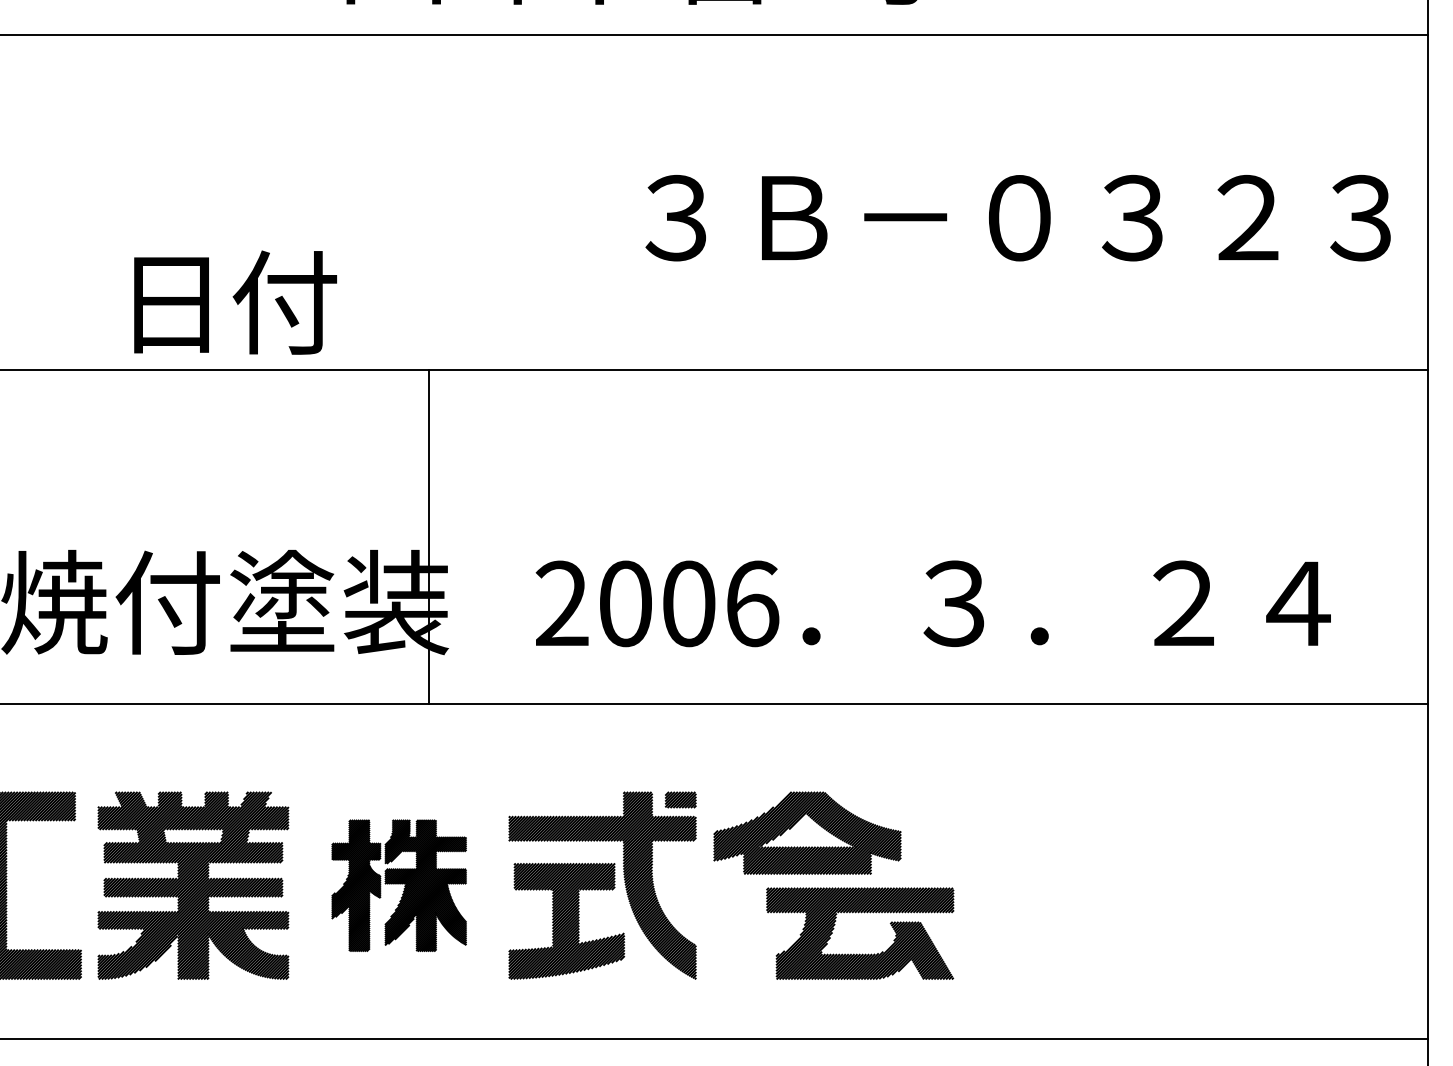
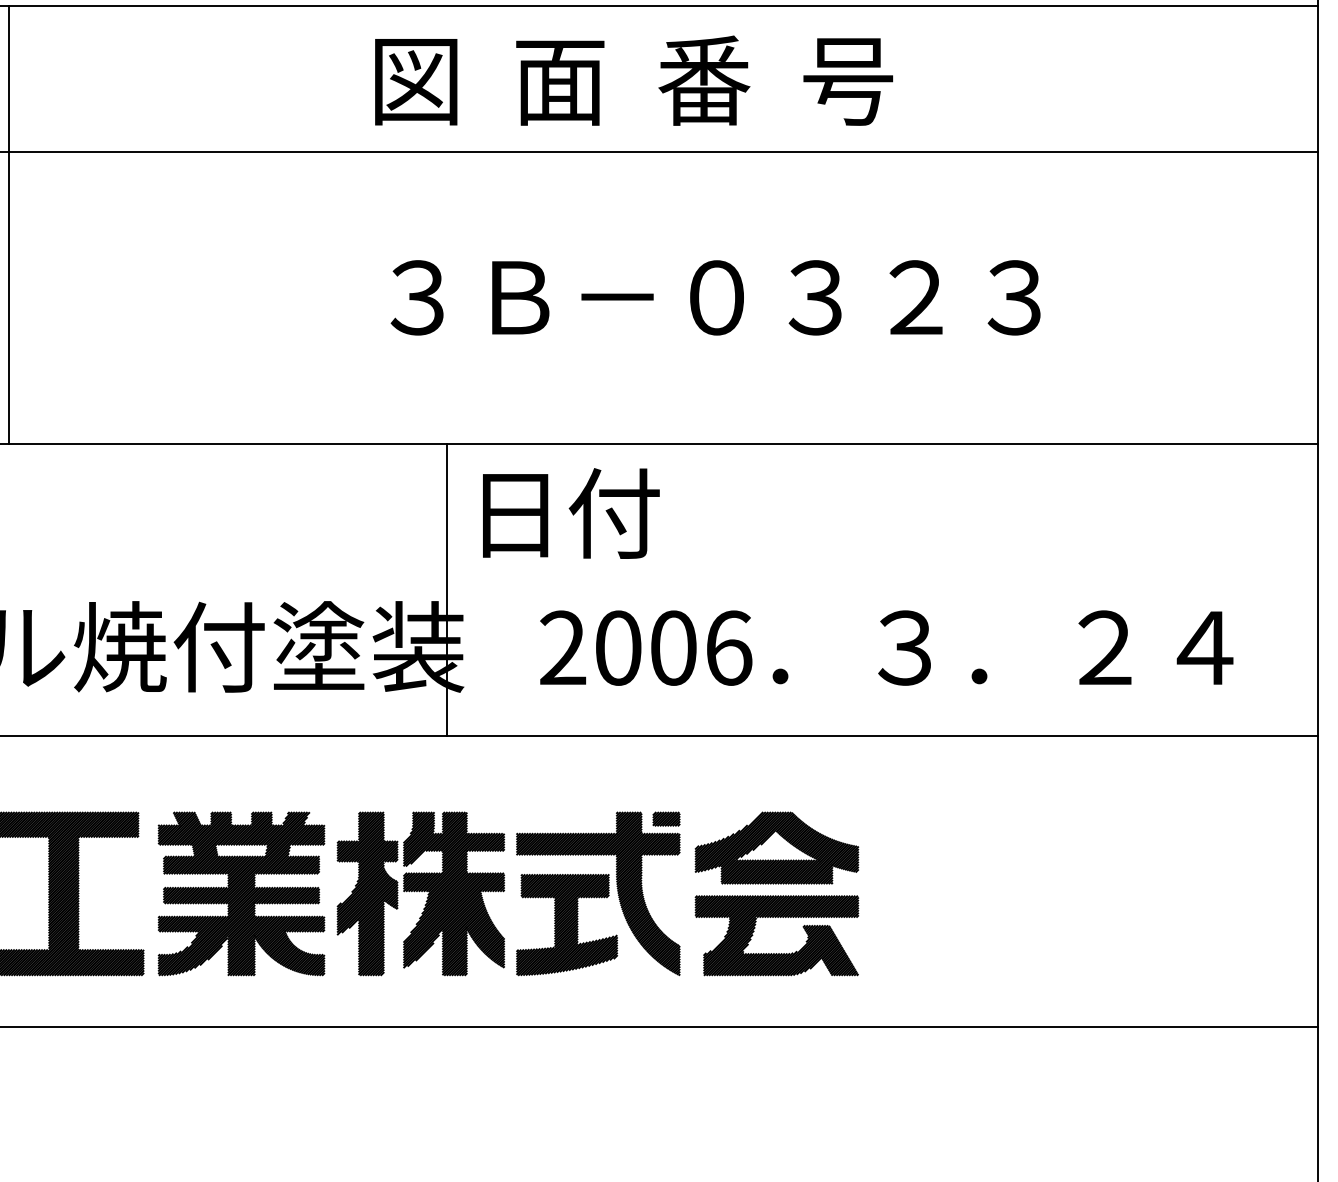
text: (1017, 217) -> (715, 297), moved
text: (235, 302) -> (571, 513), moved
part: (398, 885) -> (420, 893), size x1.43
part: (859, 912) -> (776, 917), moved

